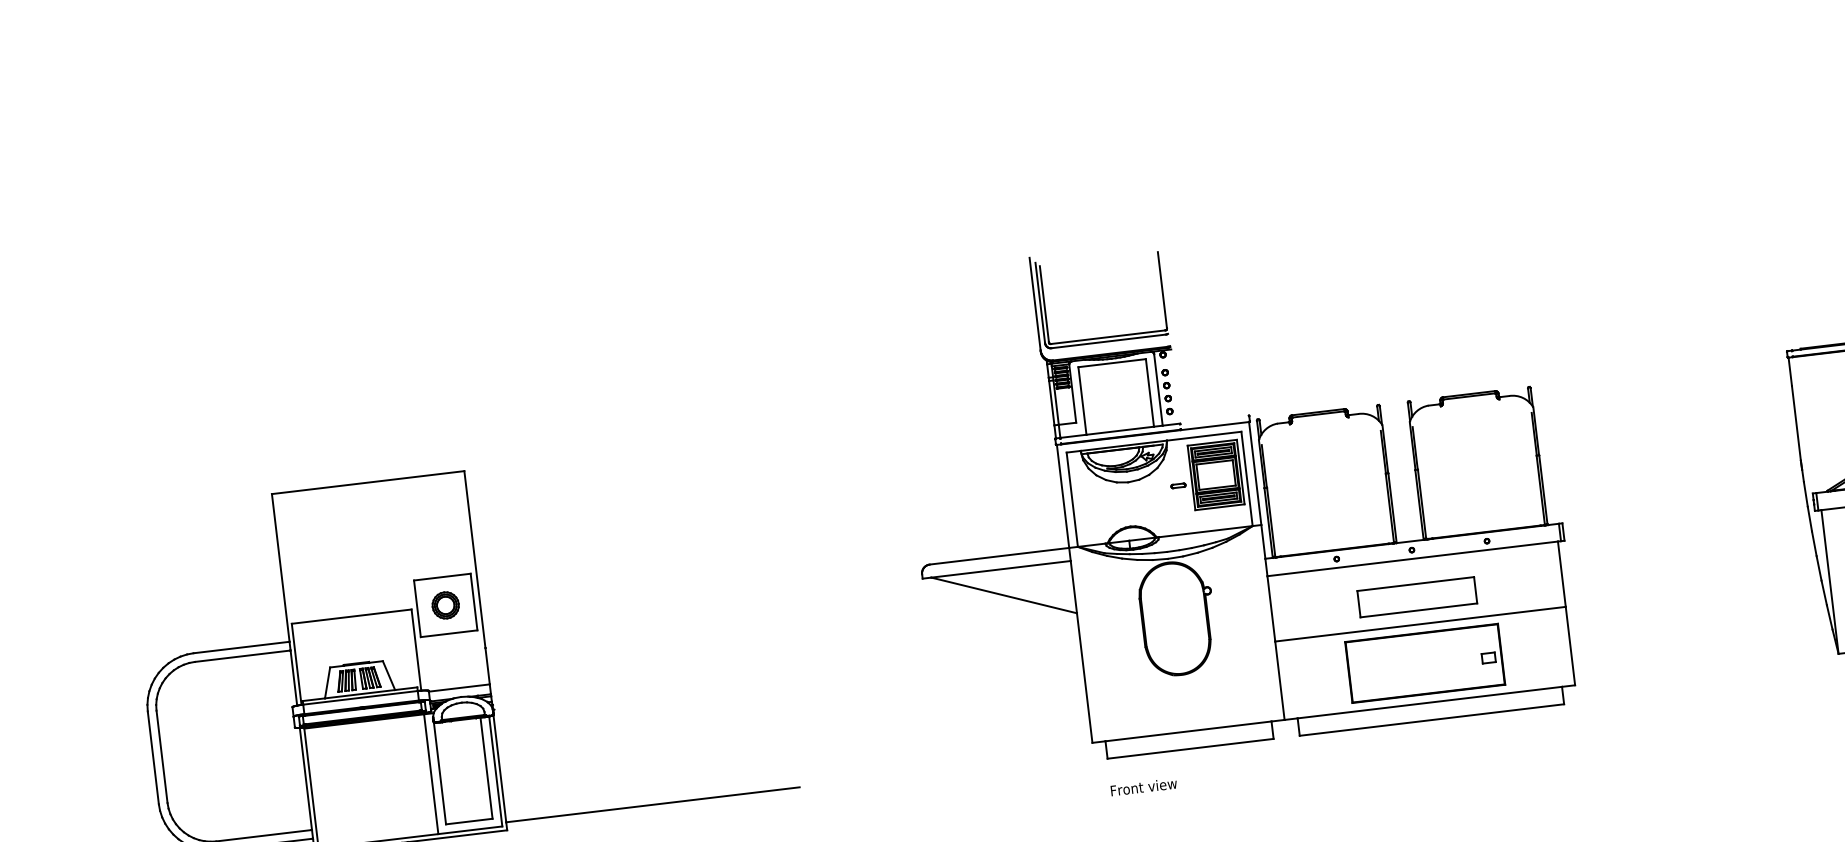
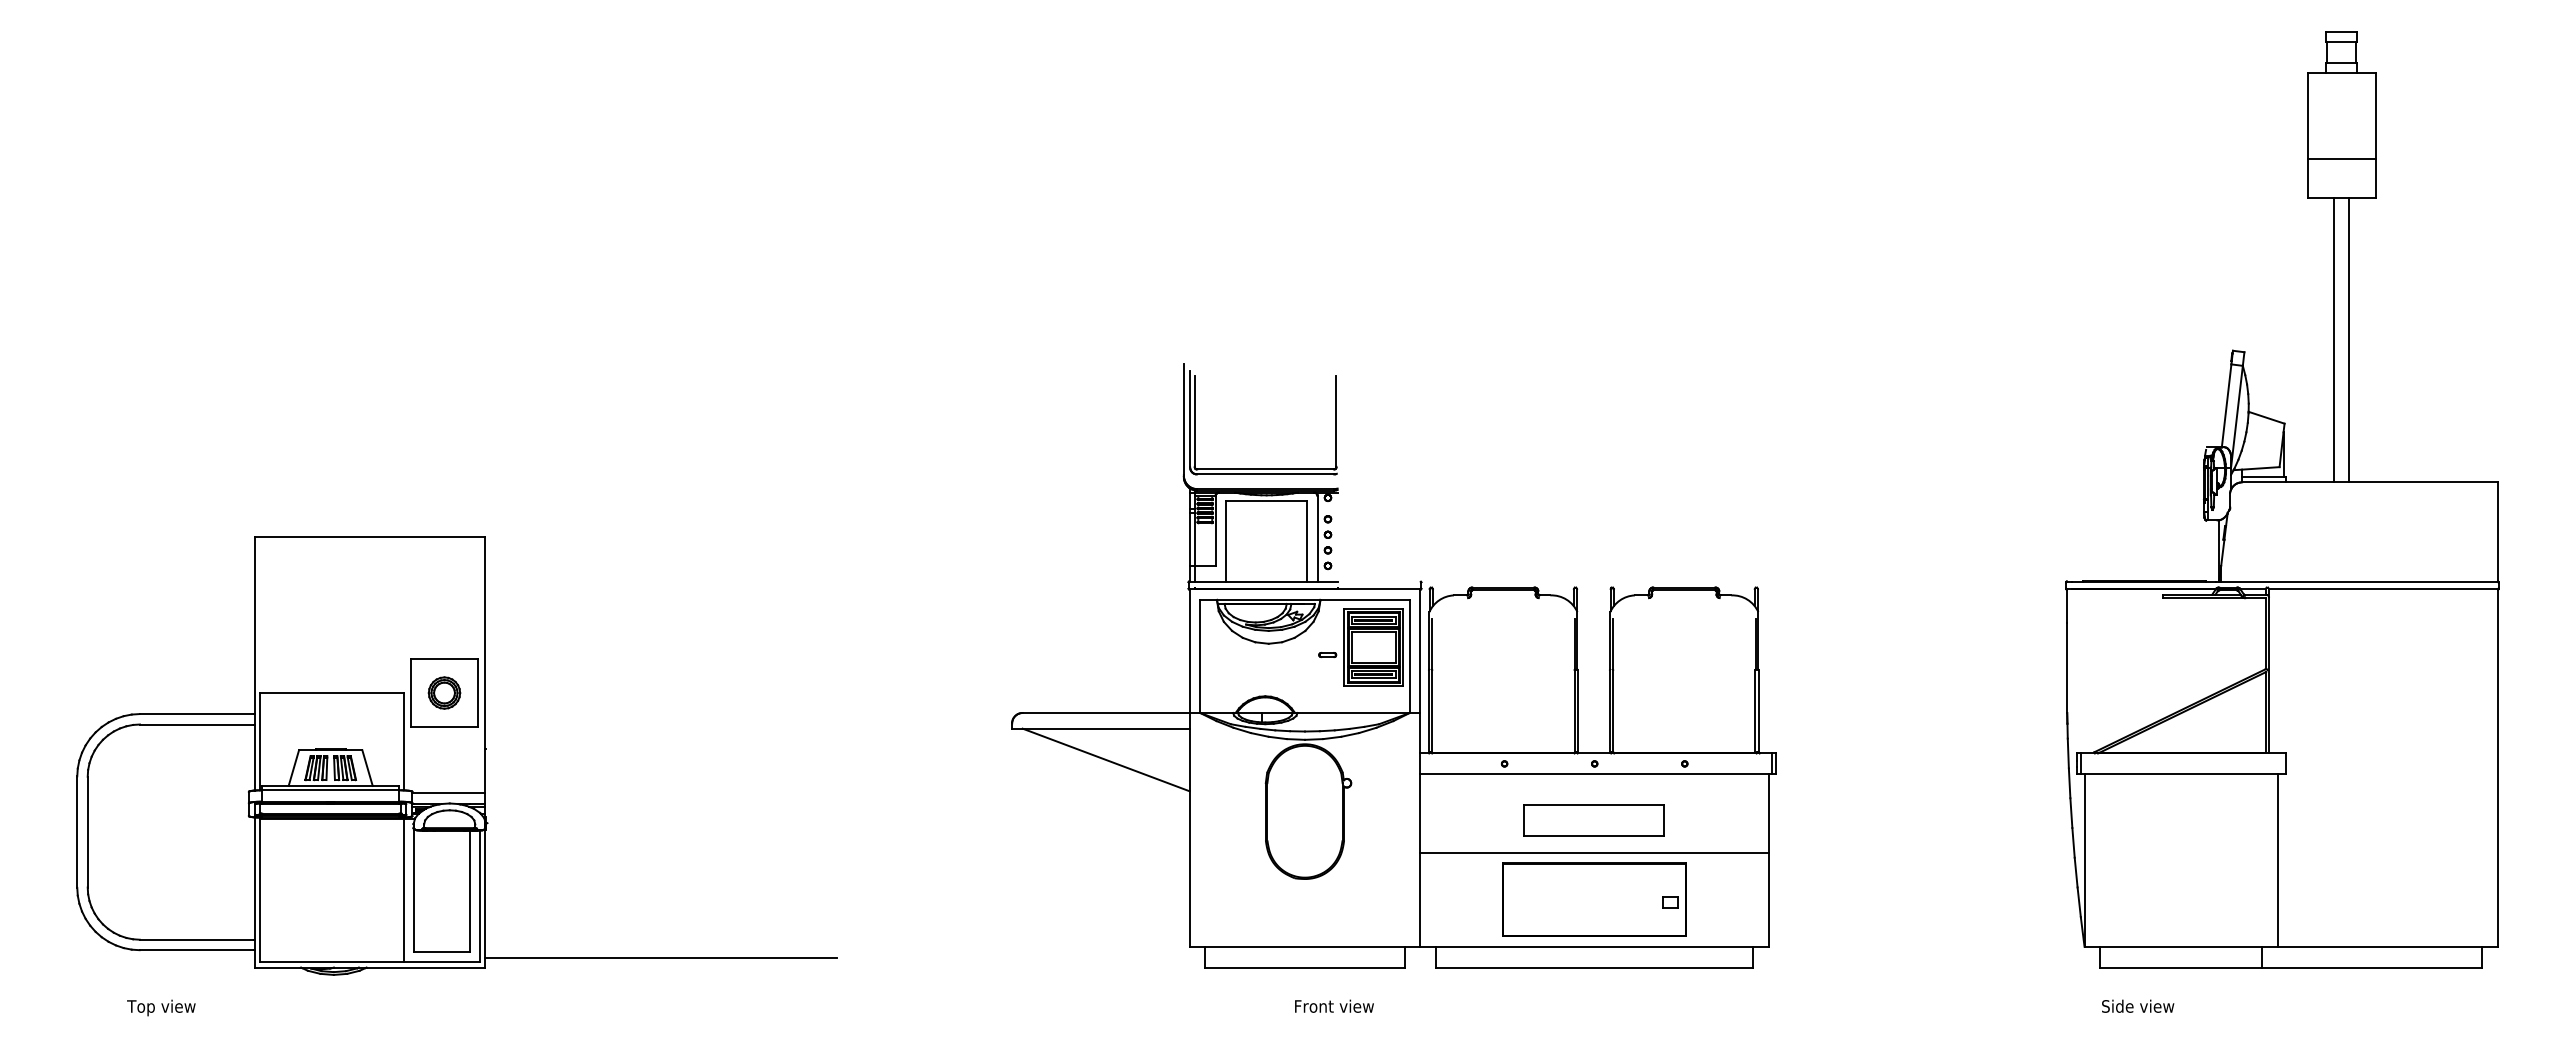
text: (1143, 786) -> (1334, 1005), moved

